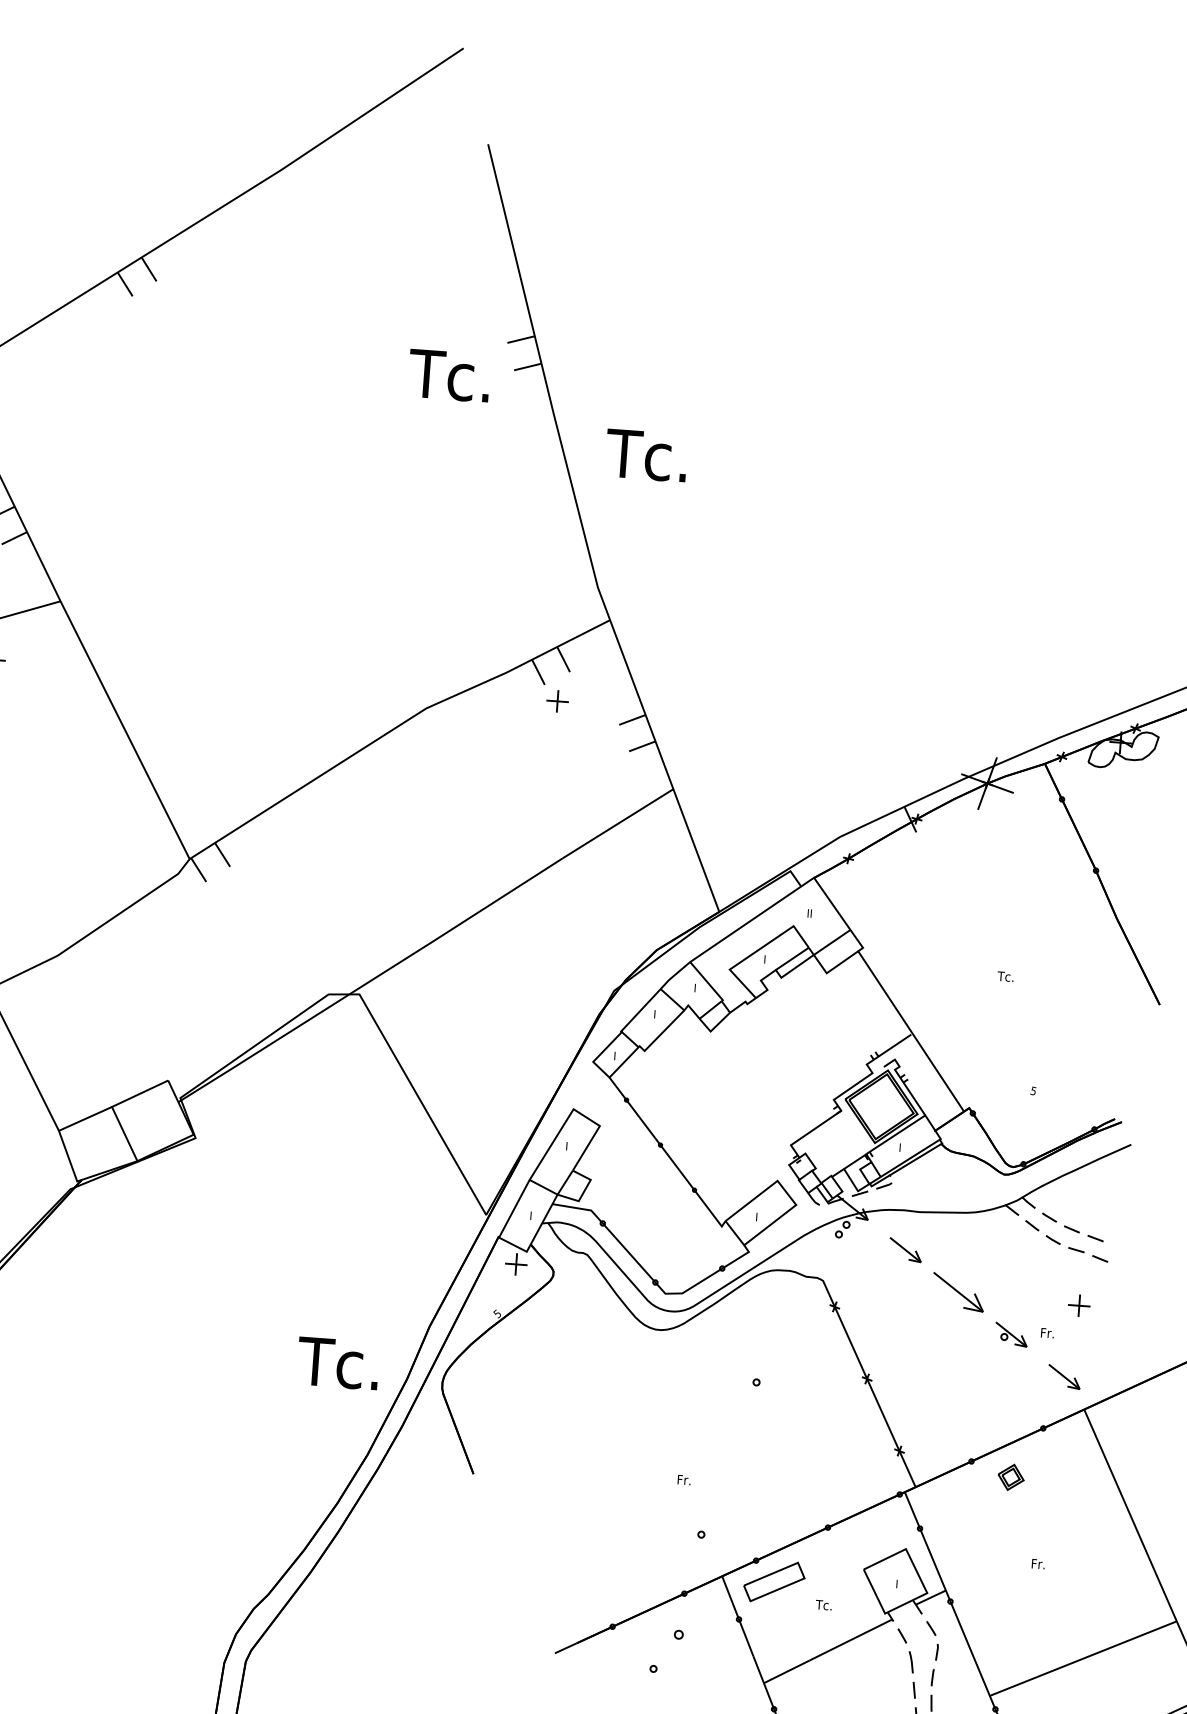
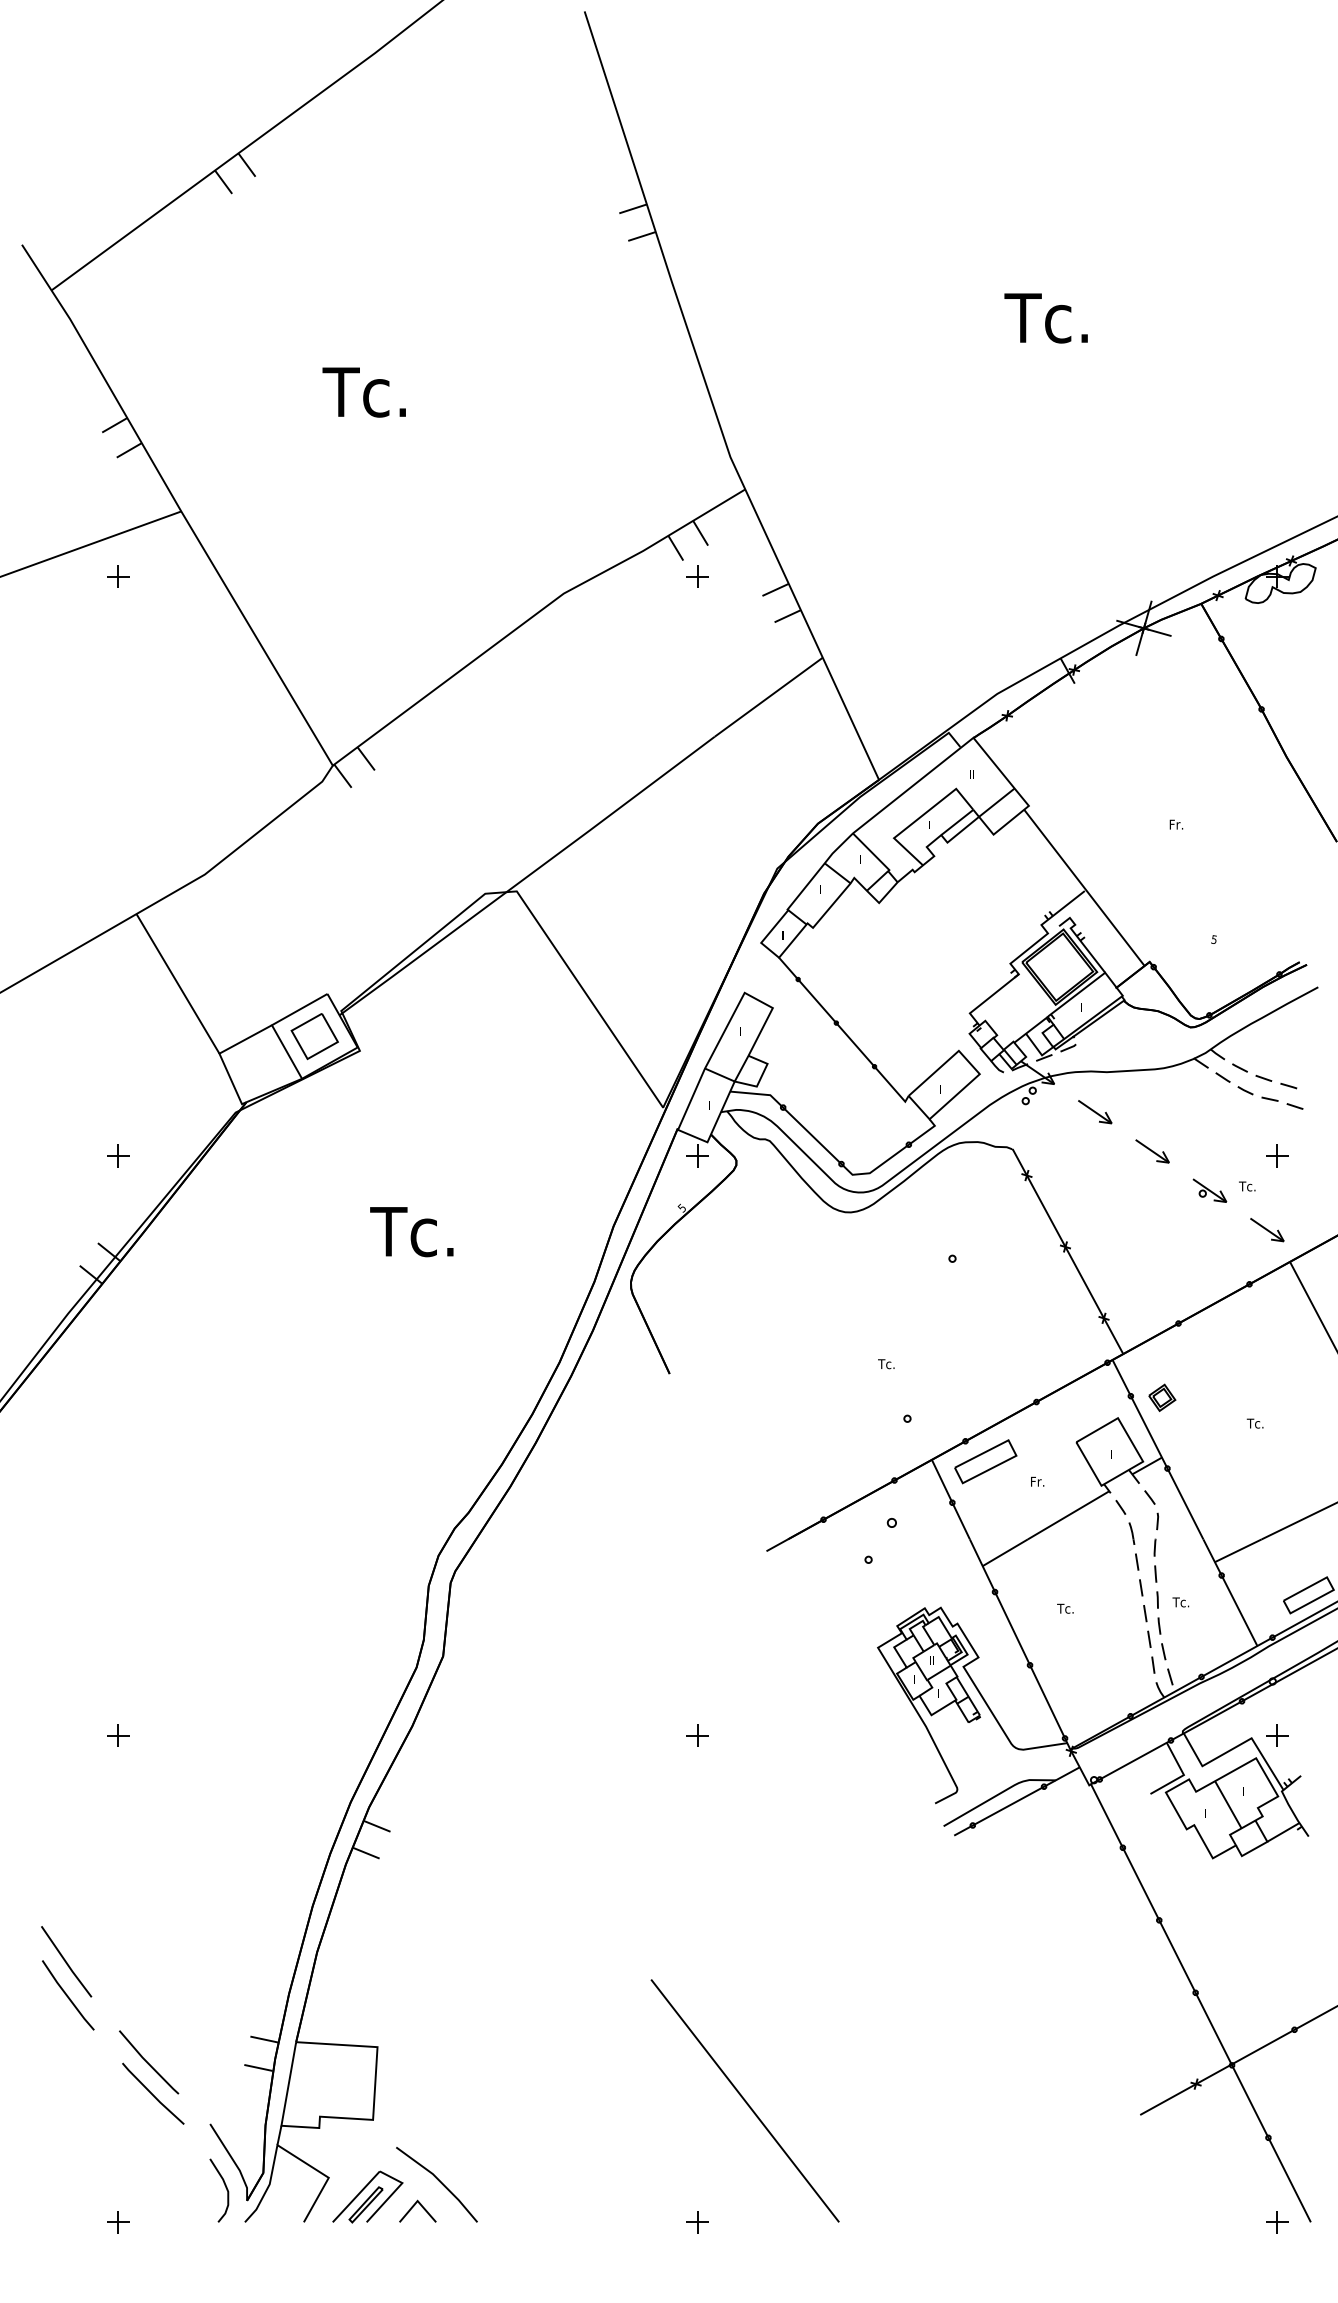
text: (448, 375) -> (363, 392), moved
text: (645, 455) -> (1045, 318), moved
text: (1005, 976) -> (1176, 824), Tc. -> Fr.
part: (152, 1120) -> (314, 1036), added
part: (958, 1292) -> (1152, 1151), size x0.62
text: (1048, 1333) -> (1247, 1186), Fr. -> Tc.
text: (337, 1364) -> (411, 1232), moved
part: (1011, 1477) -> (1162, 1397), moved
text: (684, 1480) -> (886, 1364), Fr. -> Tc.
text: (1038, 1564) -> (1254, 1423), Fr. -> Tc.
text: (823, 1604) -> (1037, 1481), Tc. -> Fr.

